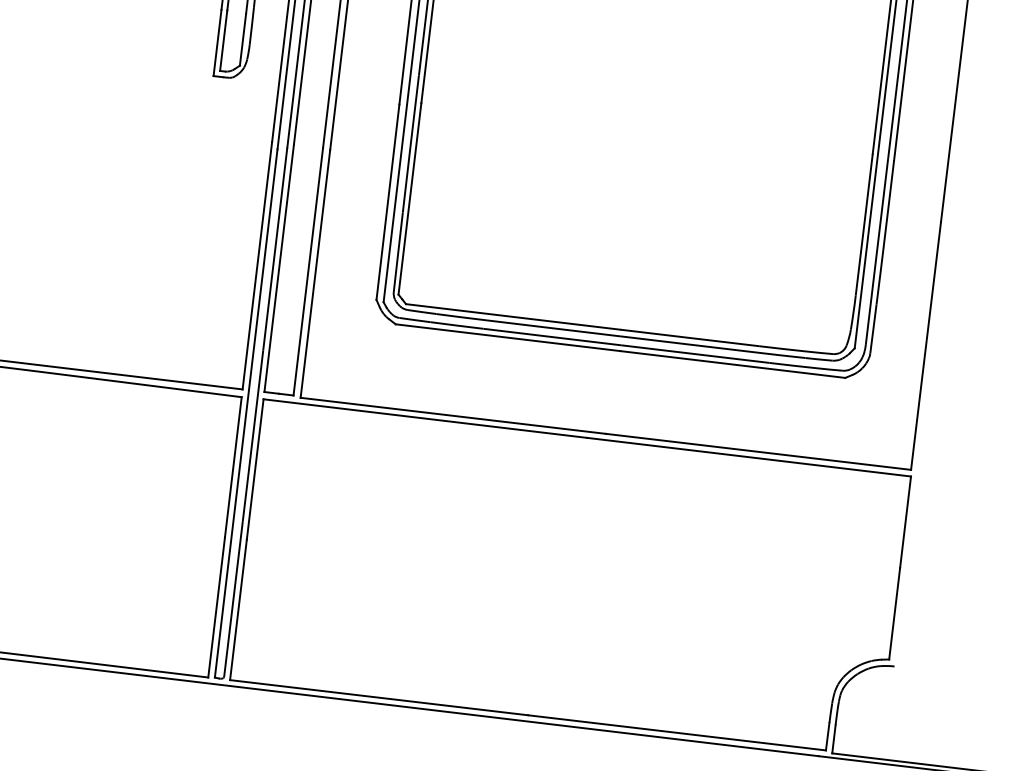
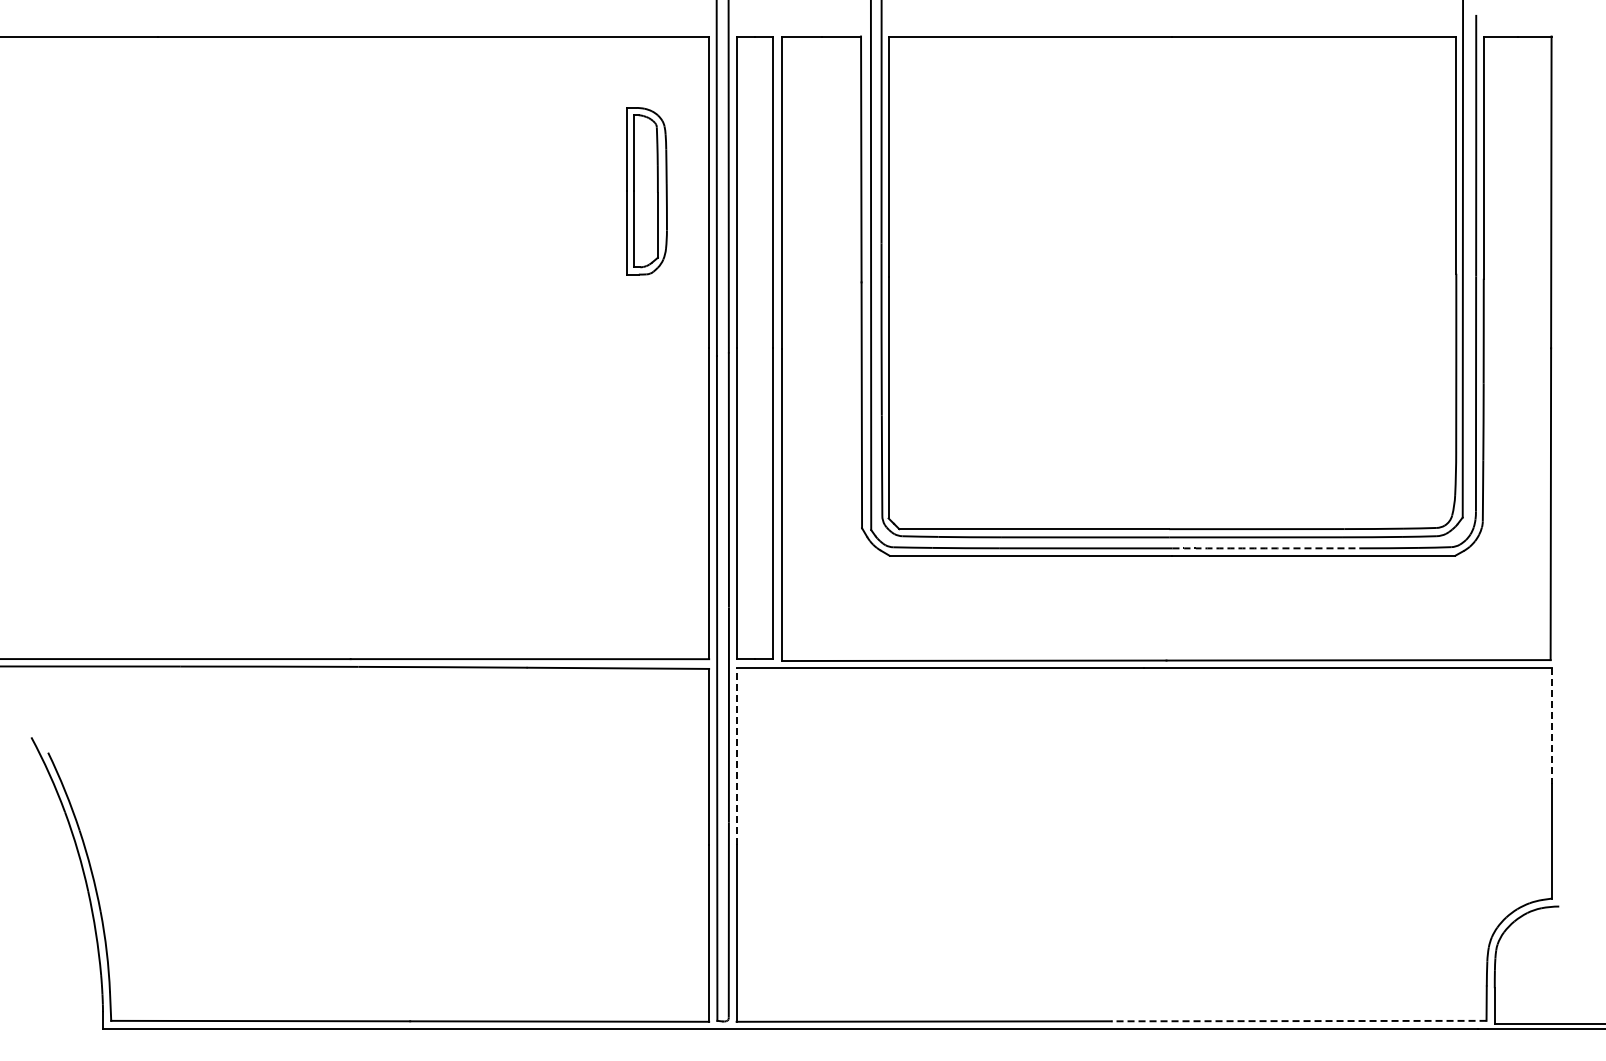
arc: (695, 354) -> (1265, 548), solid -> dashed
line: (255, 469) -> (736, 756), solid -> dashed
line: (905, 521) -> (1551, 725), solid -> dashed
line: (676, 733) -> (1298, 1021), solid -> dashed

